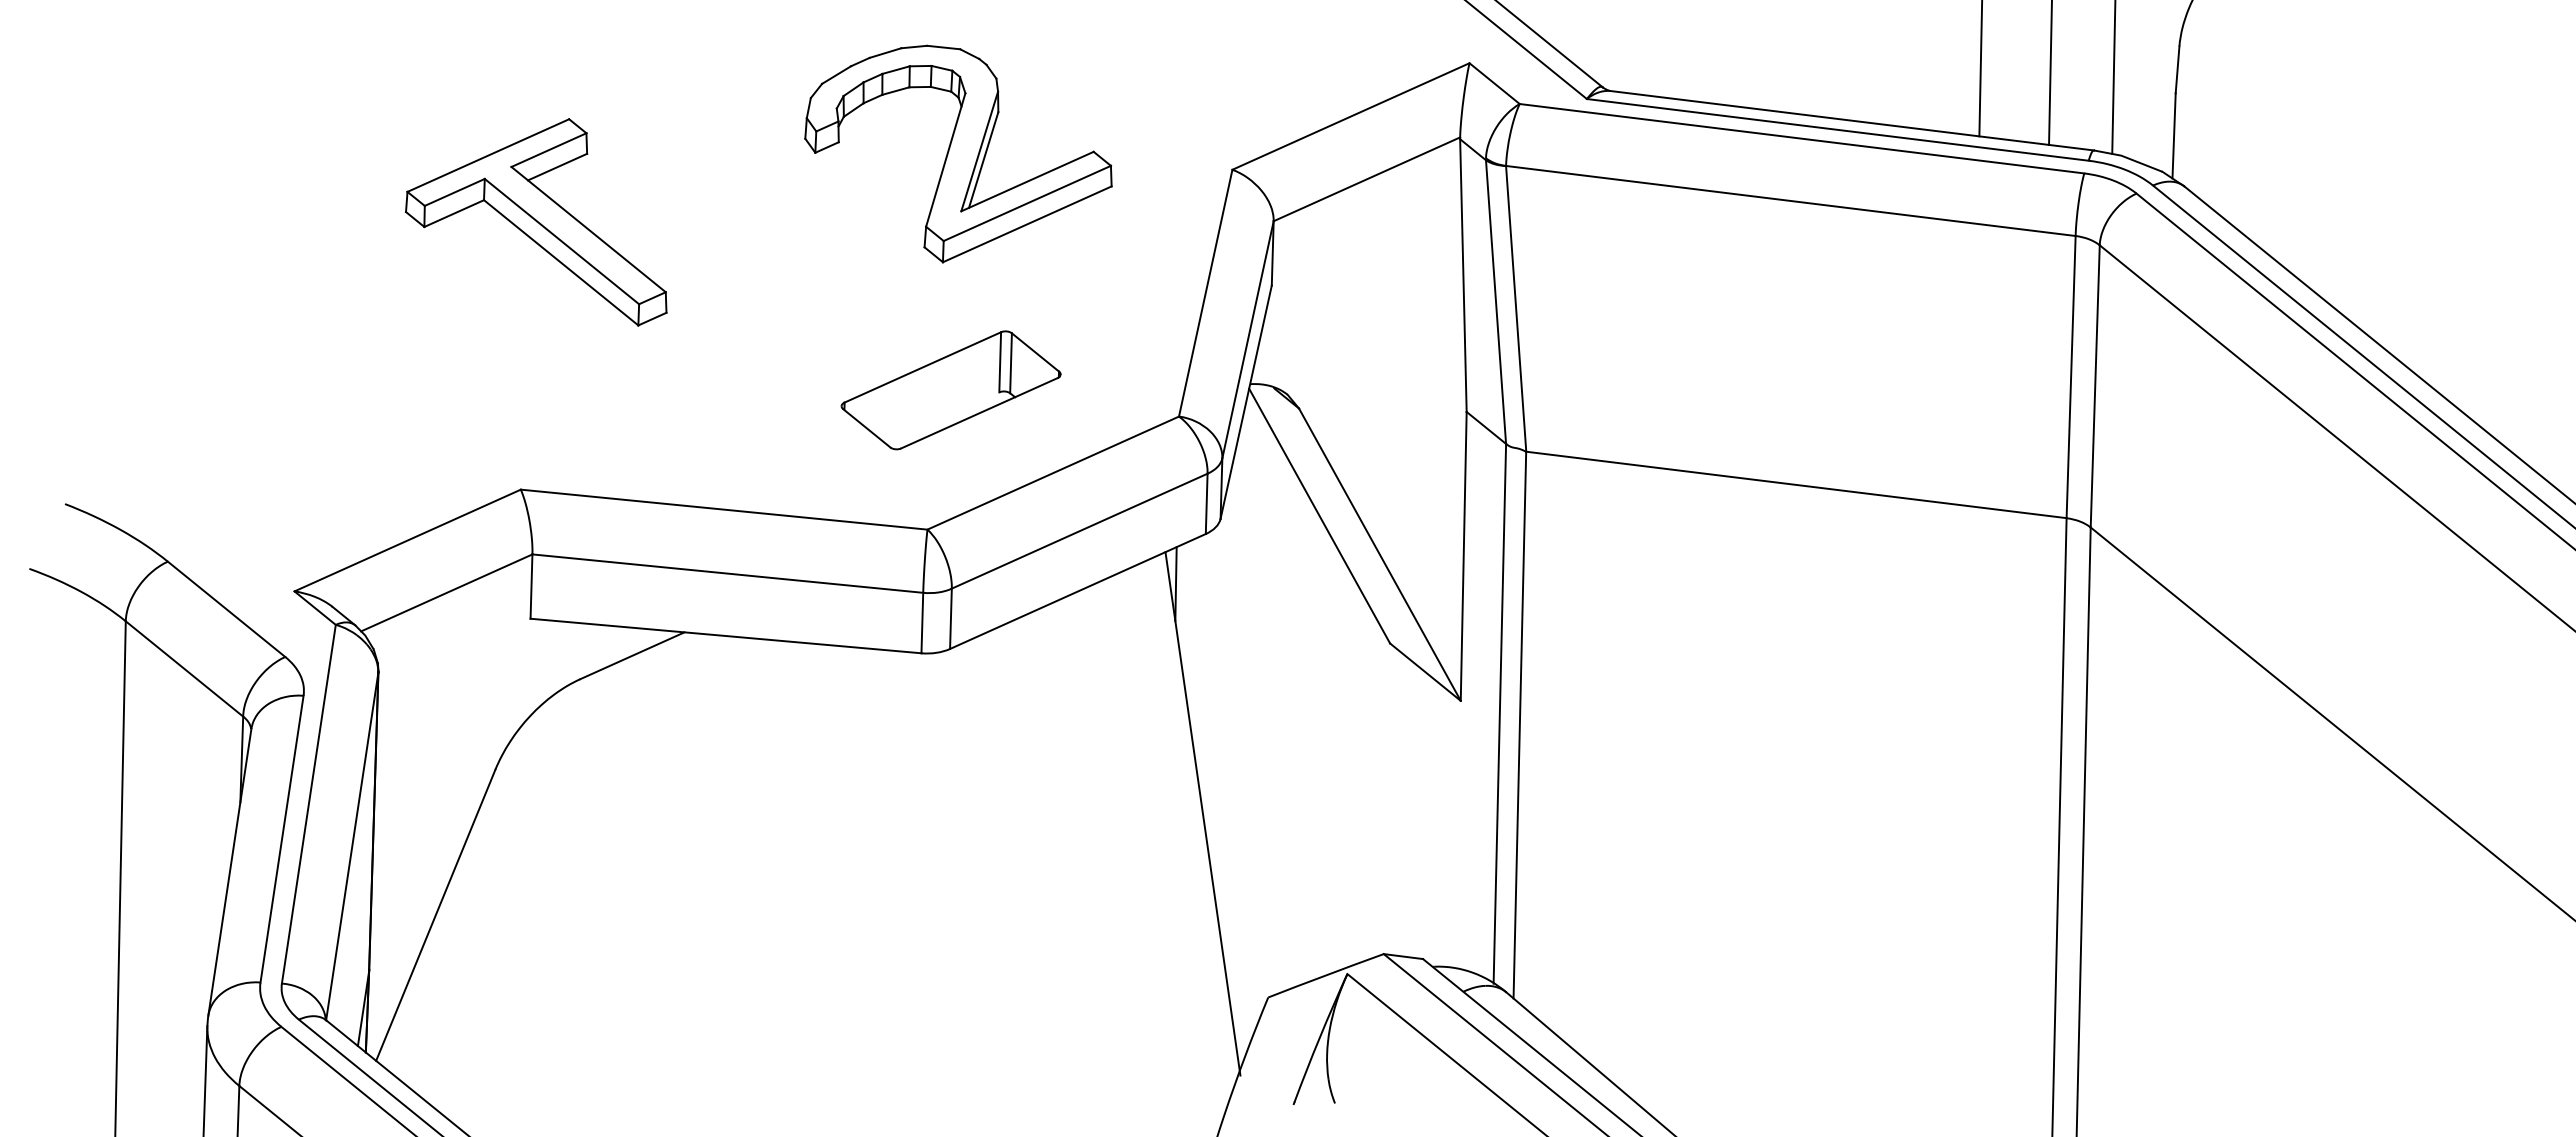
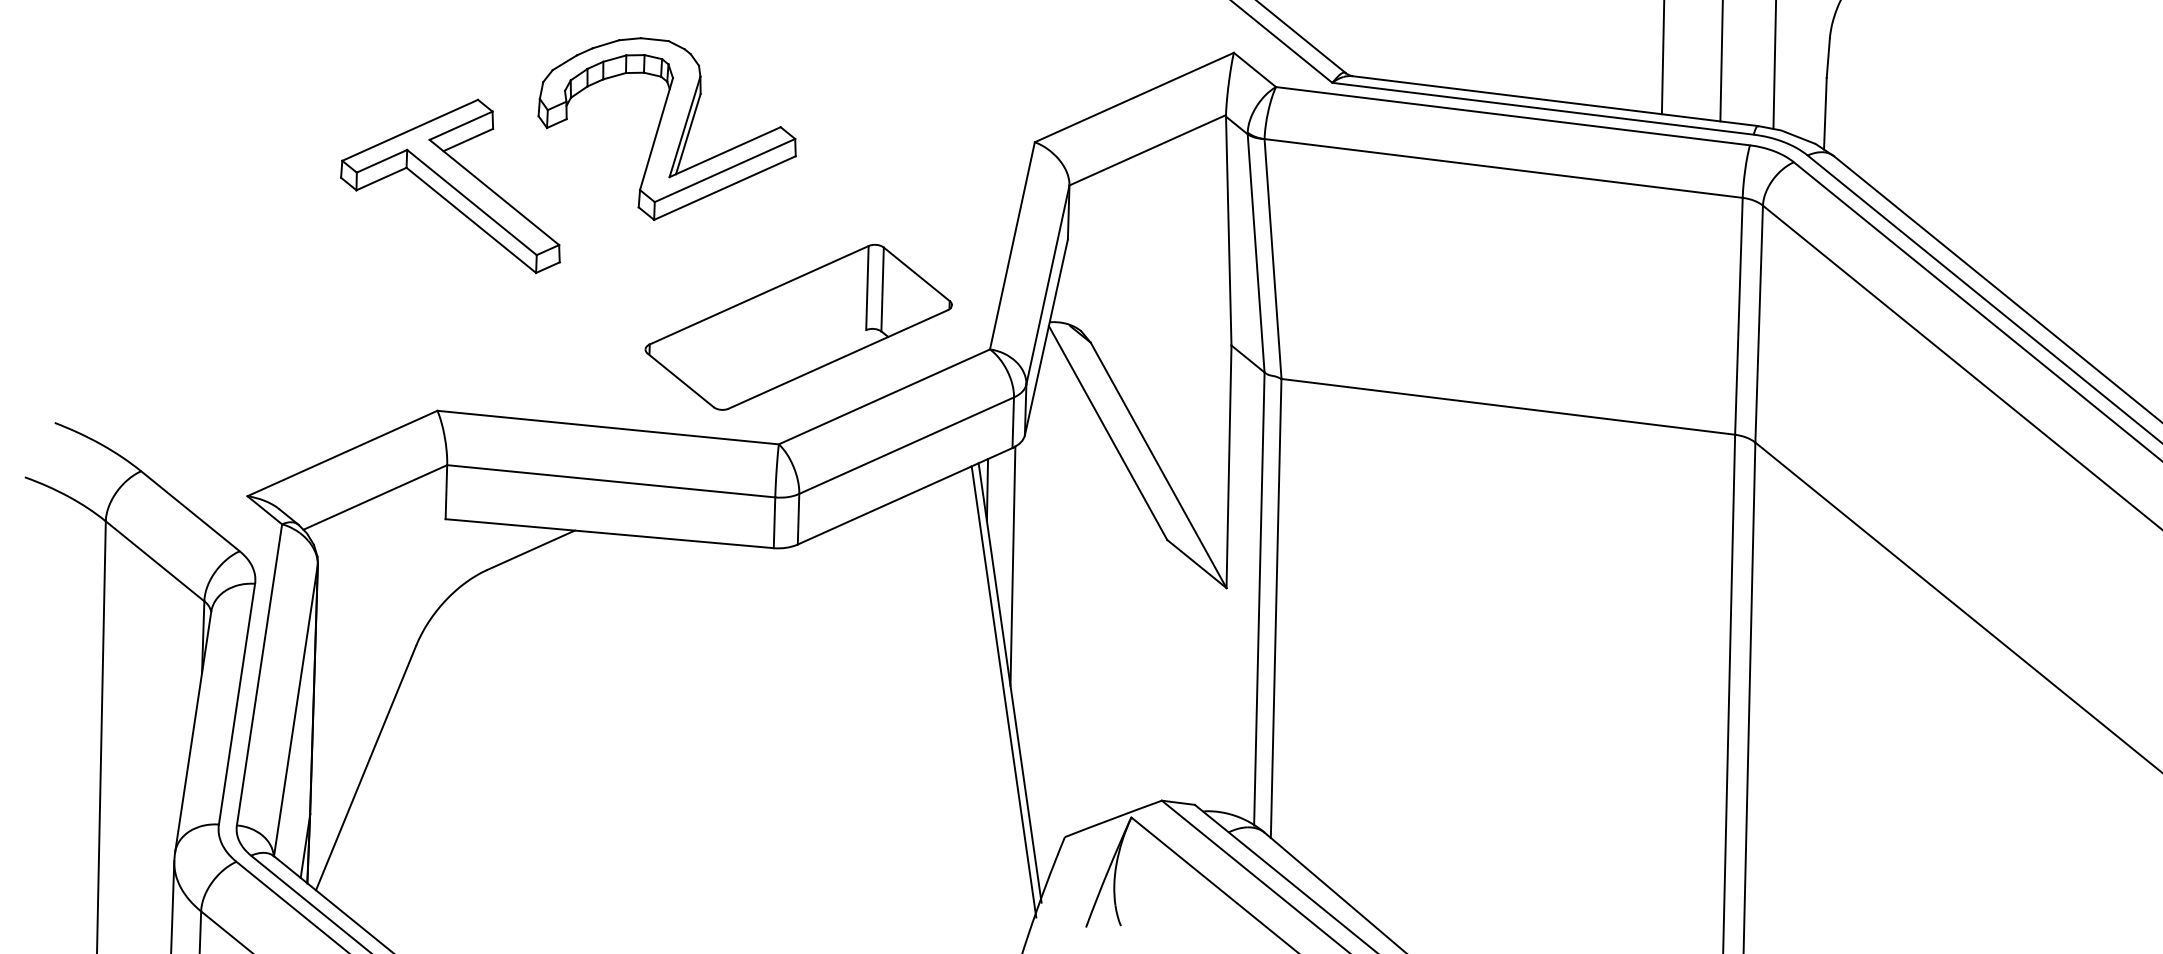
part: (958, 153) -> (667, 128), moved
part: (950, 390) -> (798, 327), size x1.67
line: (1206, 674) -> (1013, 565), added
line: (1195, 824) -> (1003, 691), added

